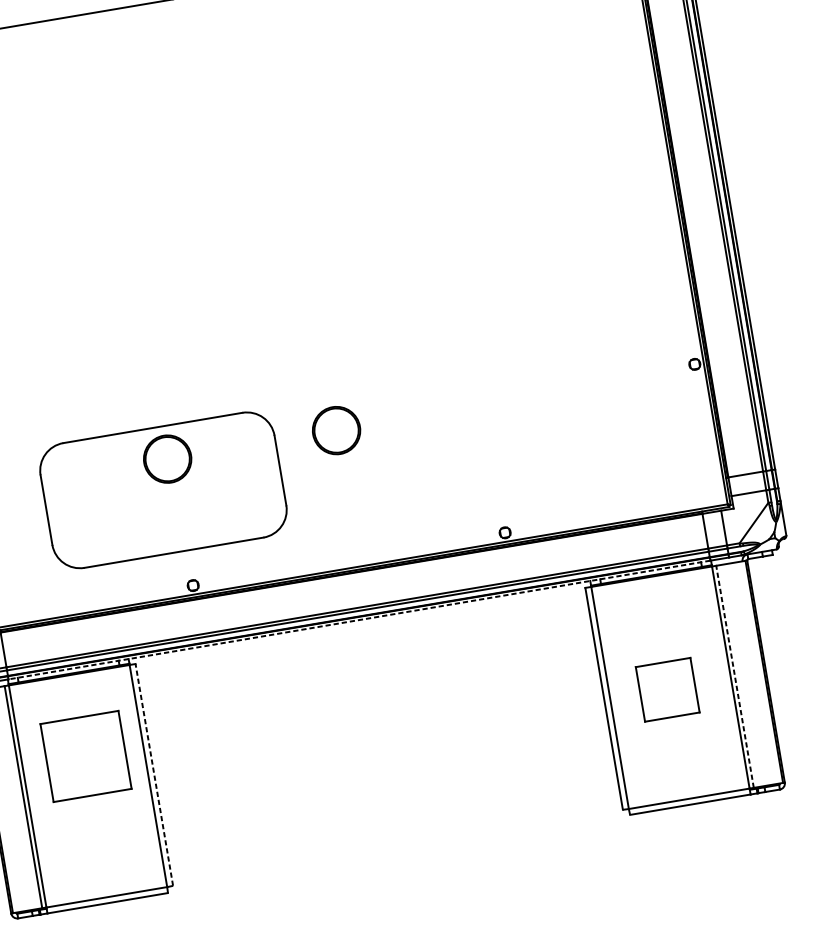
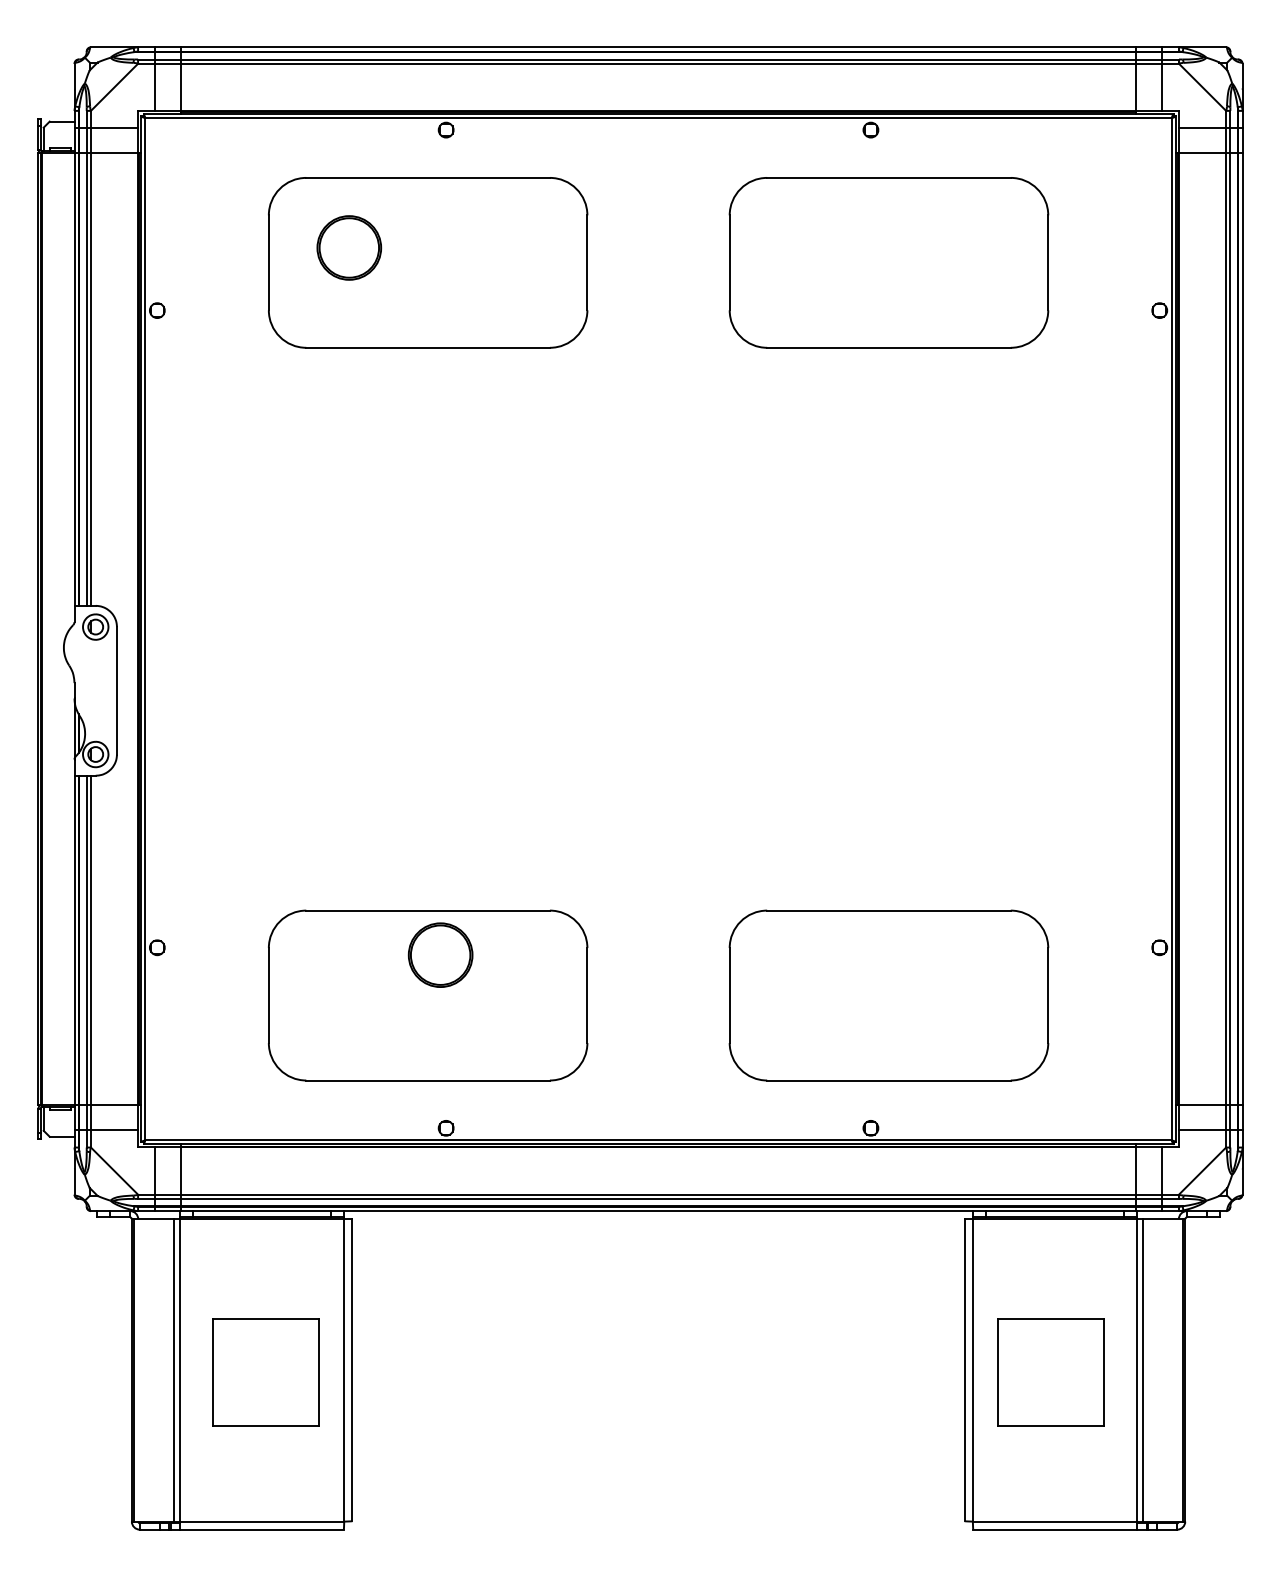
part: (336, 430) -> (670, 954), removed
part: (501, 433) -> (888, 995), added
line: (359, 620) -> (658, 1211), dashed -> solid
line: (735, 676) -> (1143, 1369), dashed -> solid
part: (667, 689) -> (1050, 1372), size x1.43
part: (85, 756) -> (265, 1372), moved
line: (154, 775) -> (352, 1370), dashed -> solid

